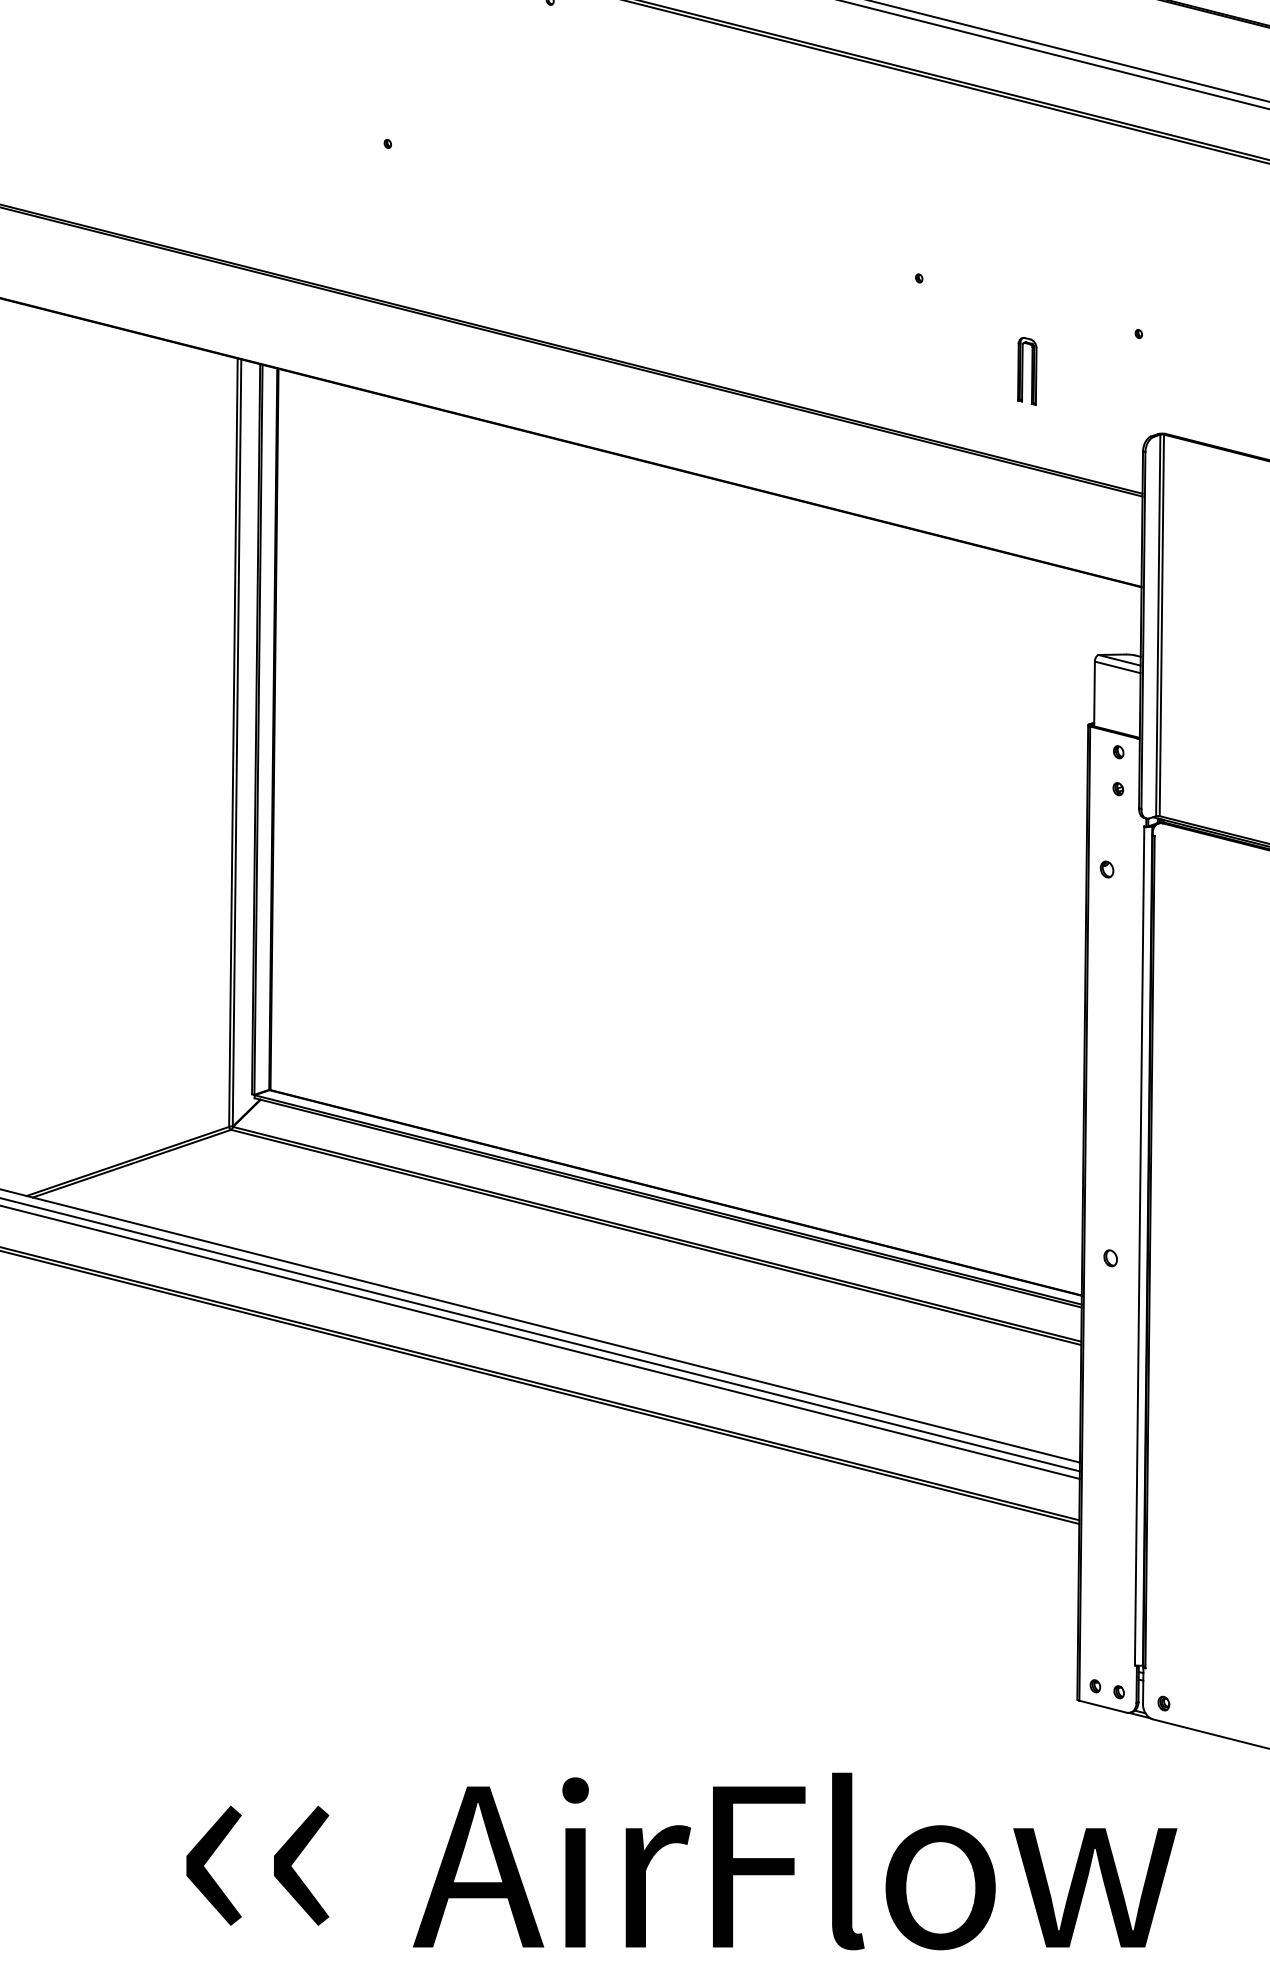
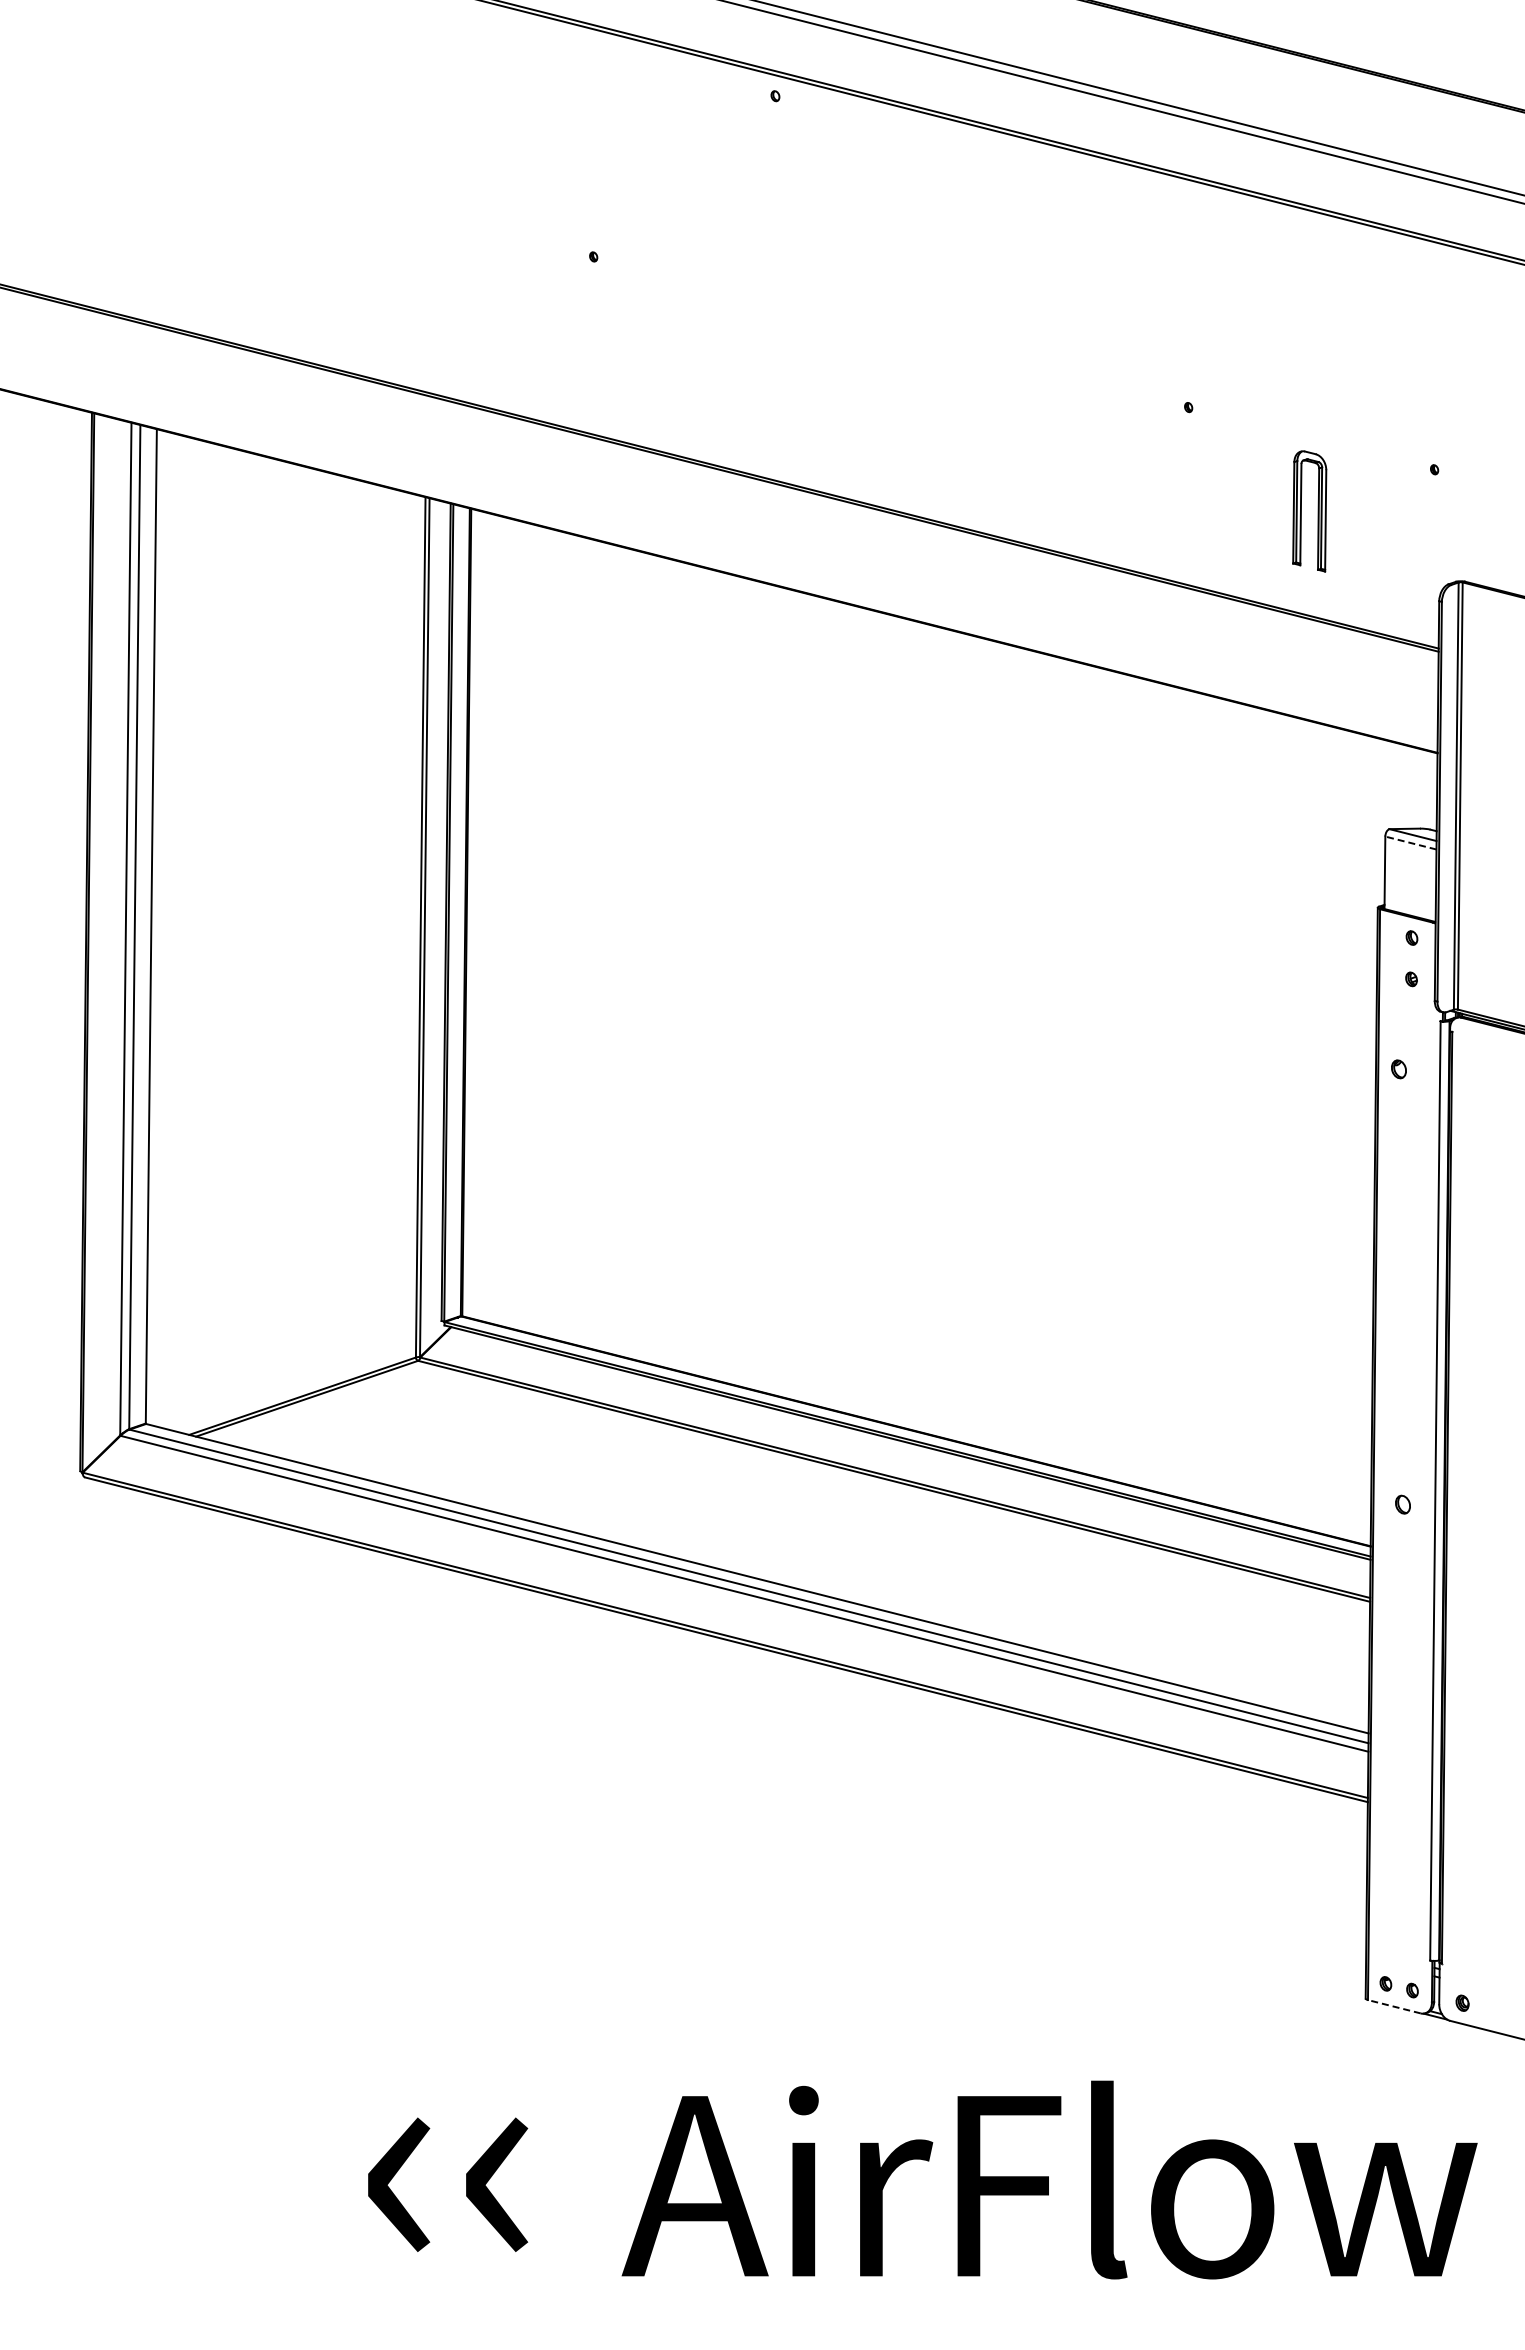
part: (1027, 371) -> (1309, 511), size x1.6
line: (1117, 666) -> (1410, 842), solid -> dashed
line: (1102, 1706) -> (1393, 2006), solid -> dashed

